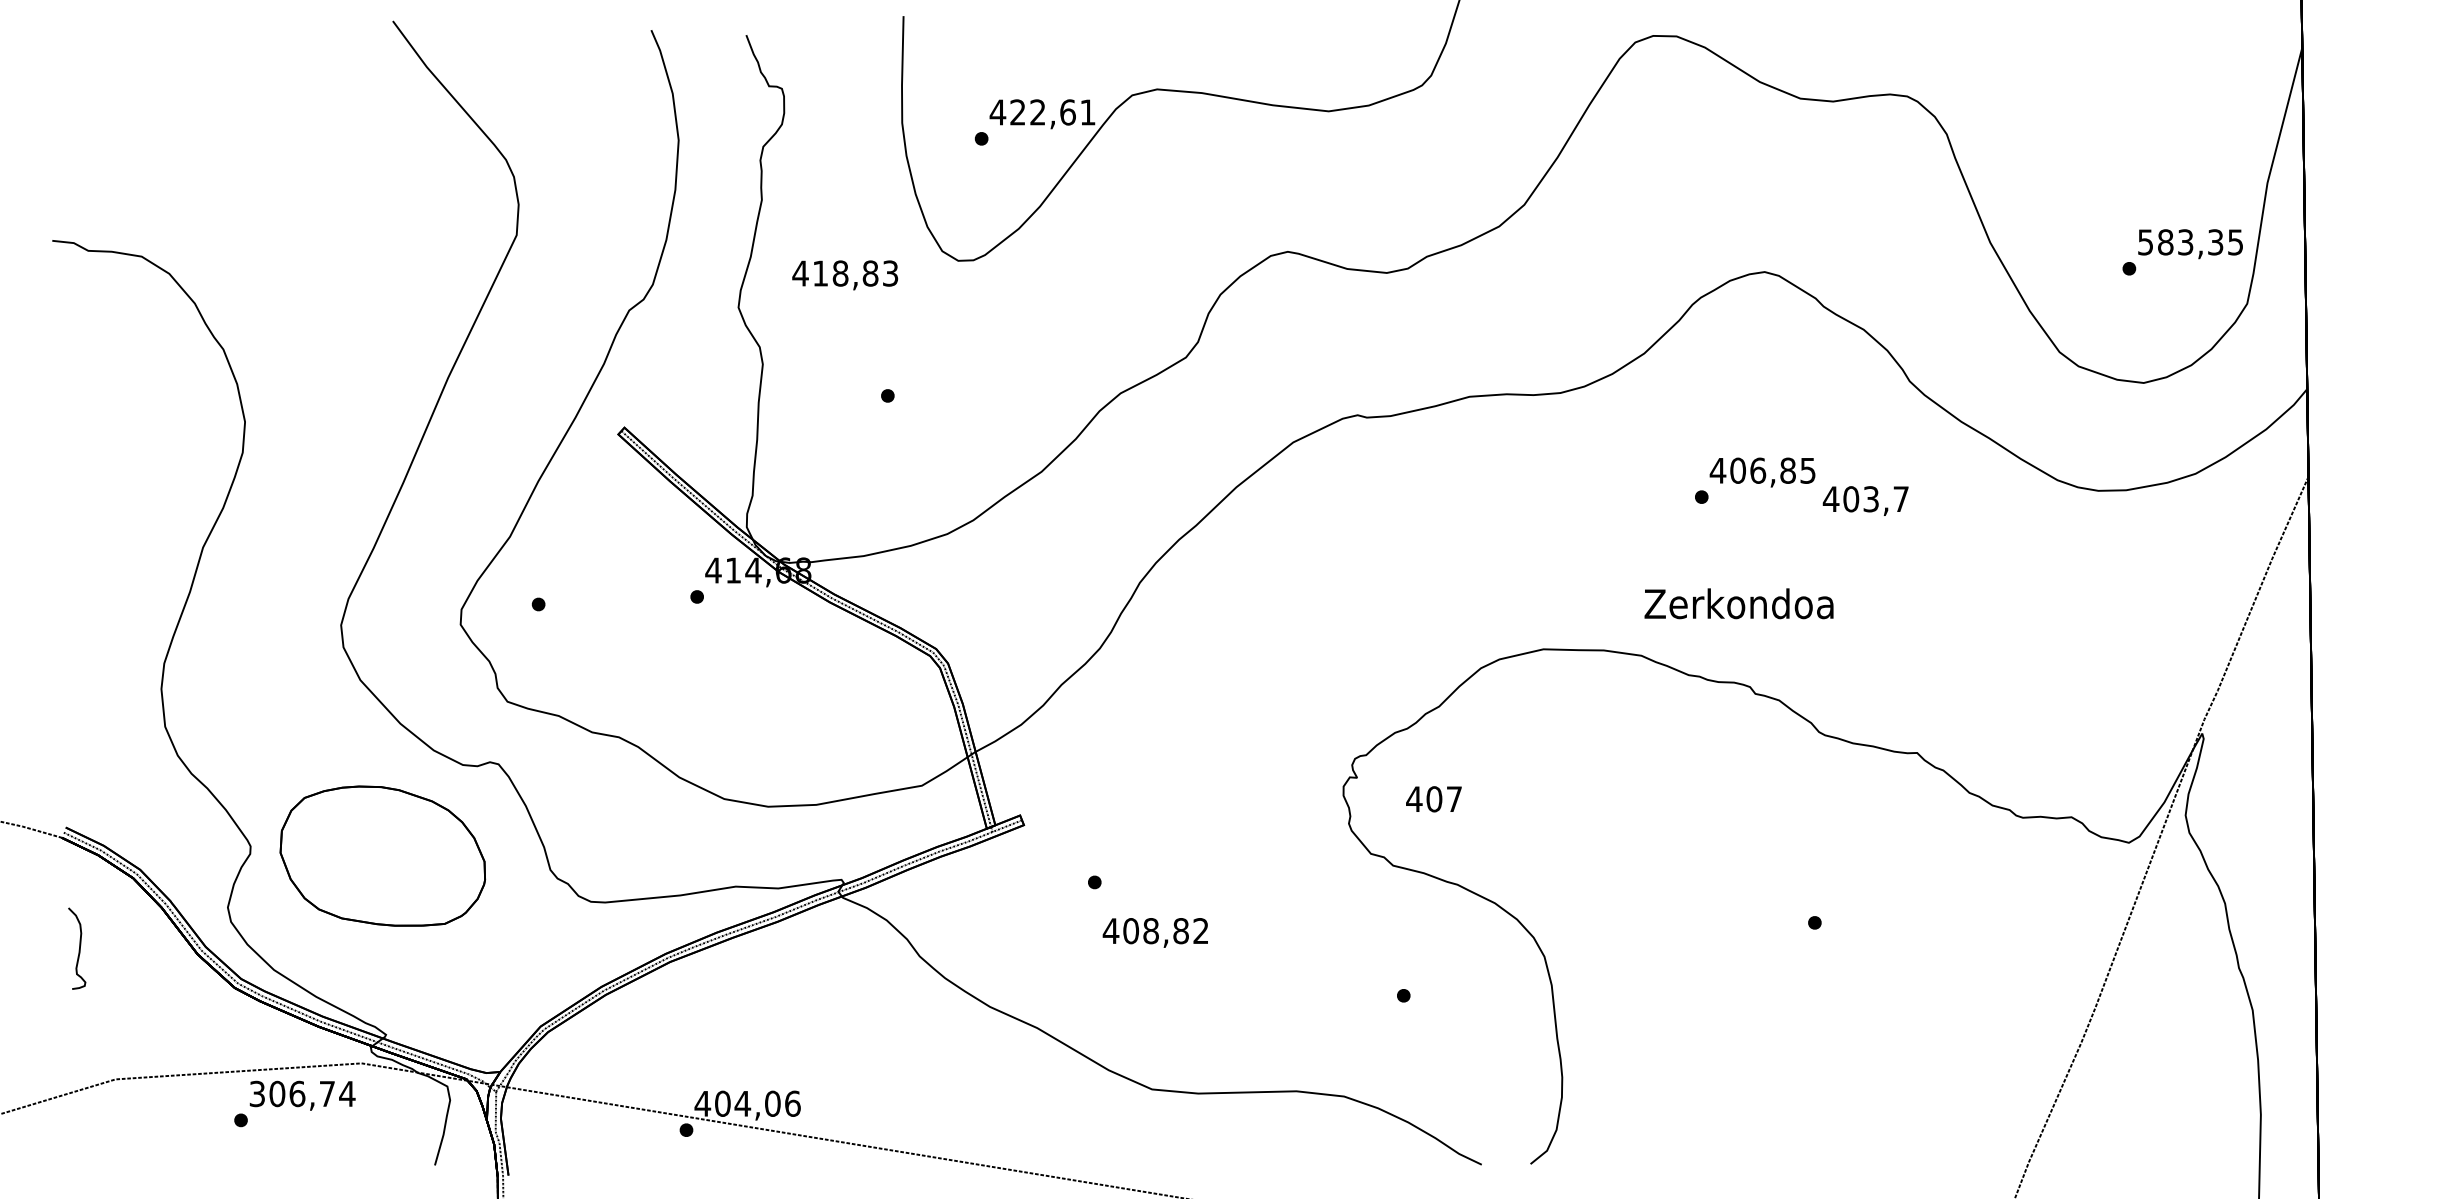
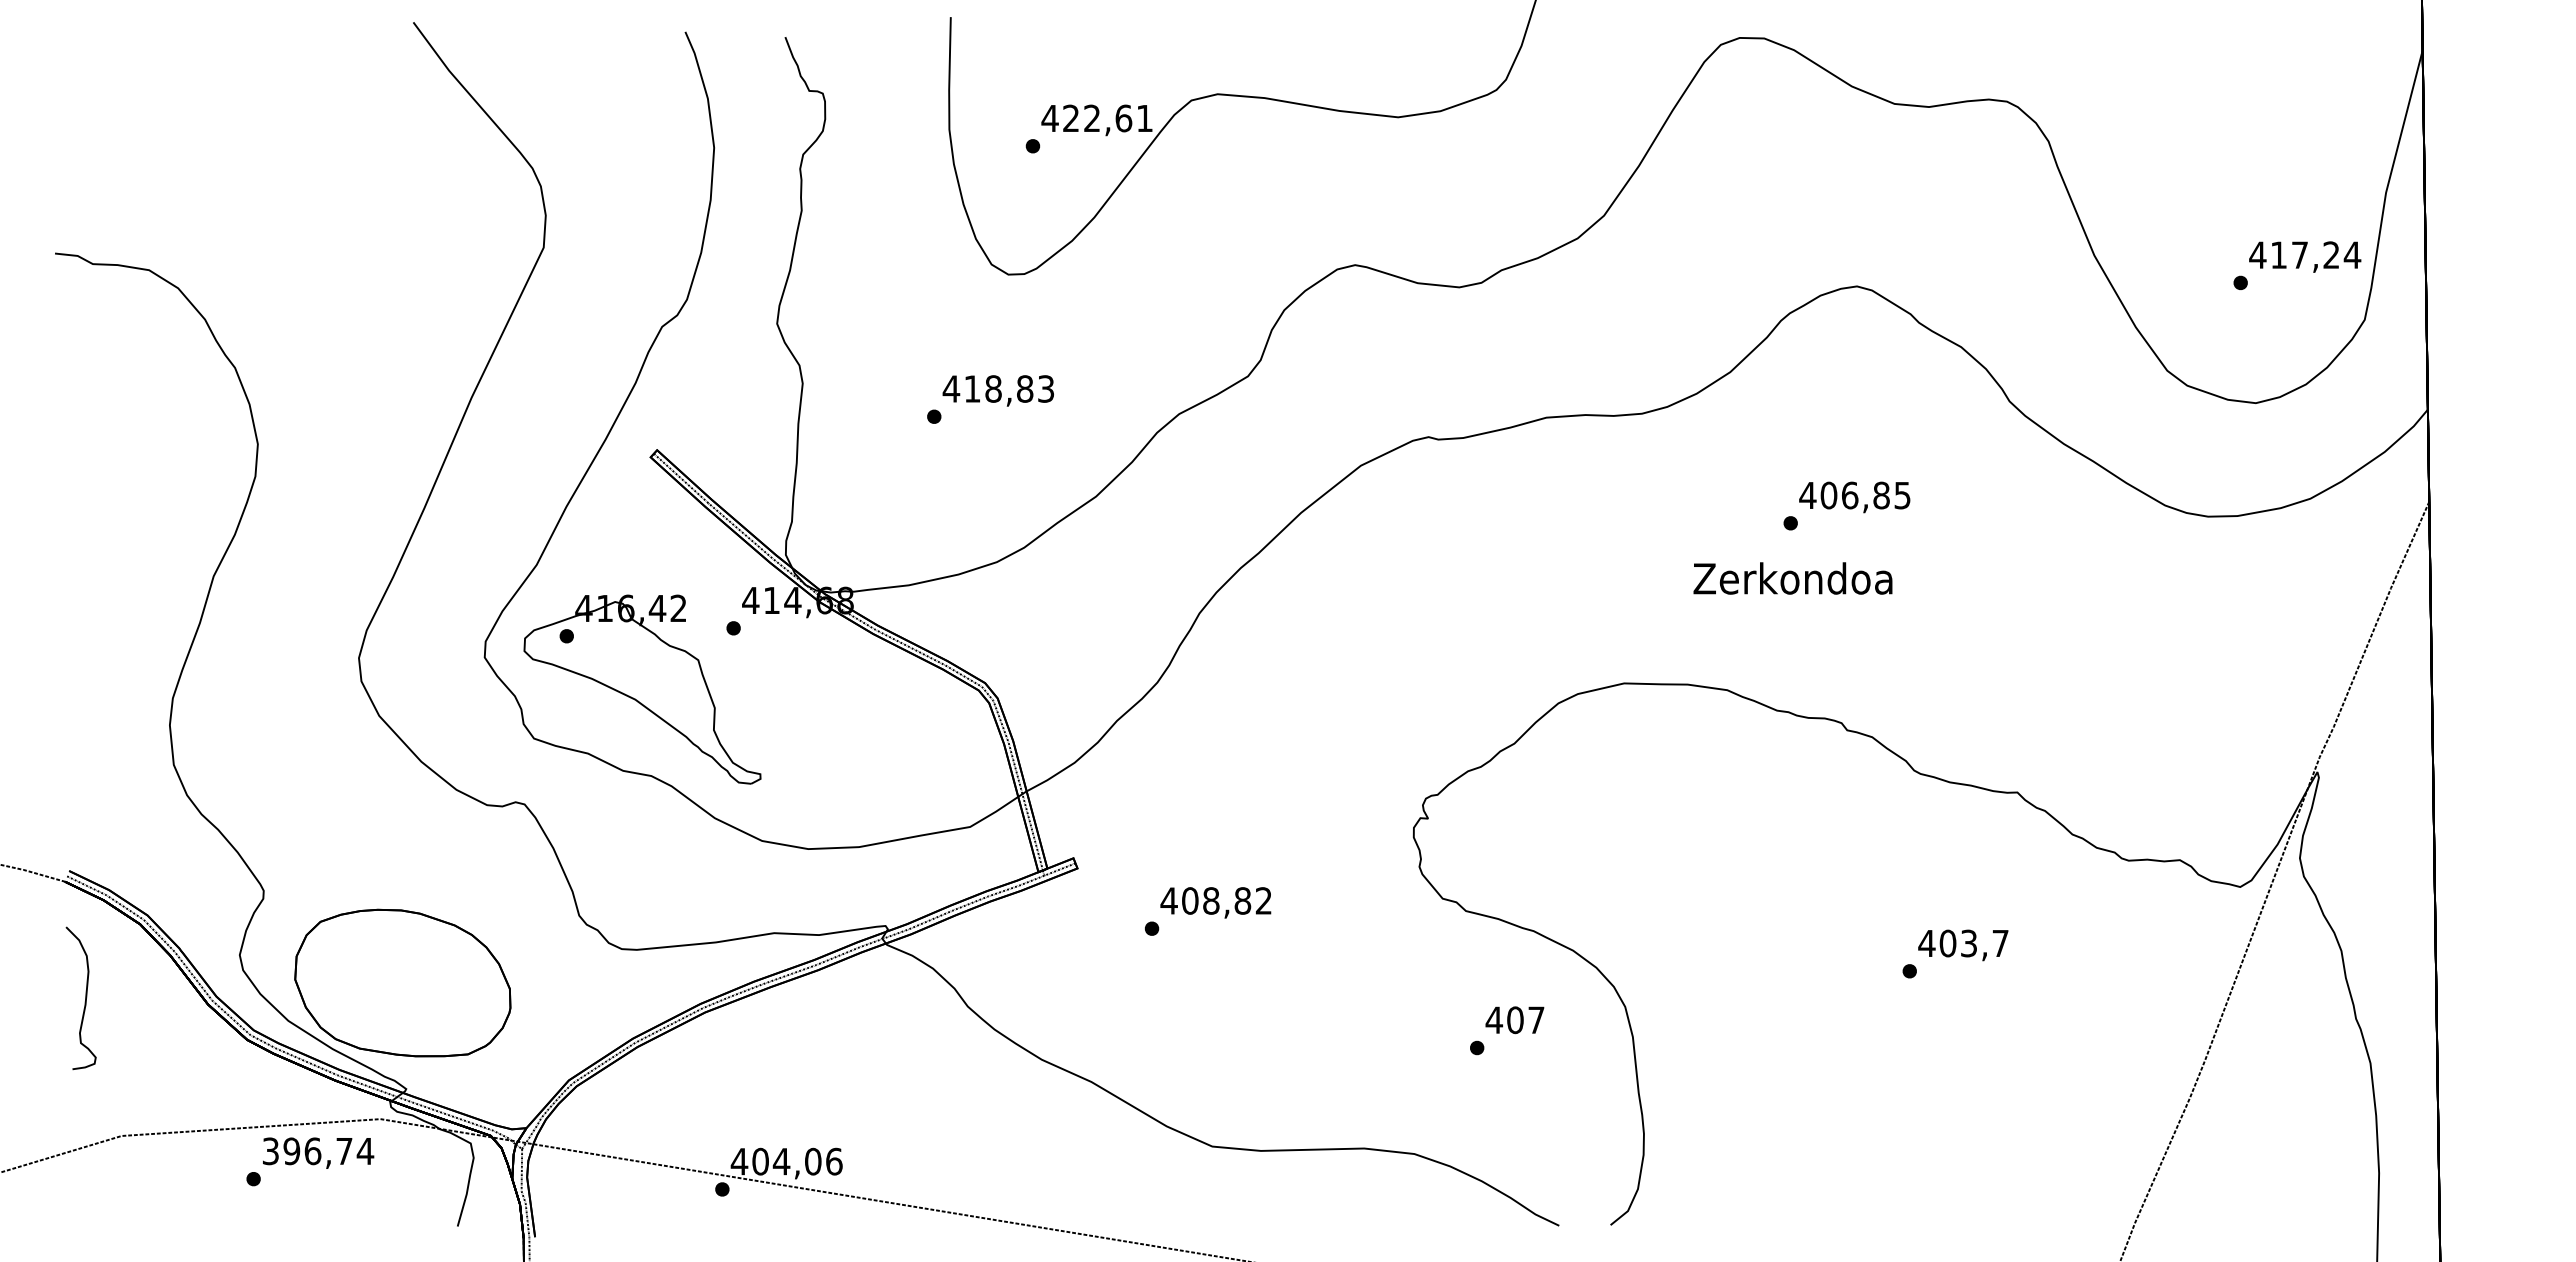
text: (2190, 242) -> (2305, 255), 583,35 -> 417,24
text: (844, 274) -> (997, 390), moved
text: (1865, 501) -> (1963, 945), moved
text: (1738, 603) -> (1792, 578), moved
part: (610, 655) -> (642, 689), added
text: (1433, 799) -> (1514, 1020), moved
part: (382, 855) -> (402, 982), moved
text: (1155, 932) -> (1215, 902), moved
part: (76, 948) -> (80, 998), size x1.67
text: (277, 1094) -> (291, 1151), 306,74 -> 396,74

